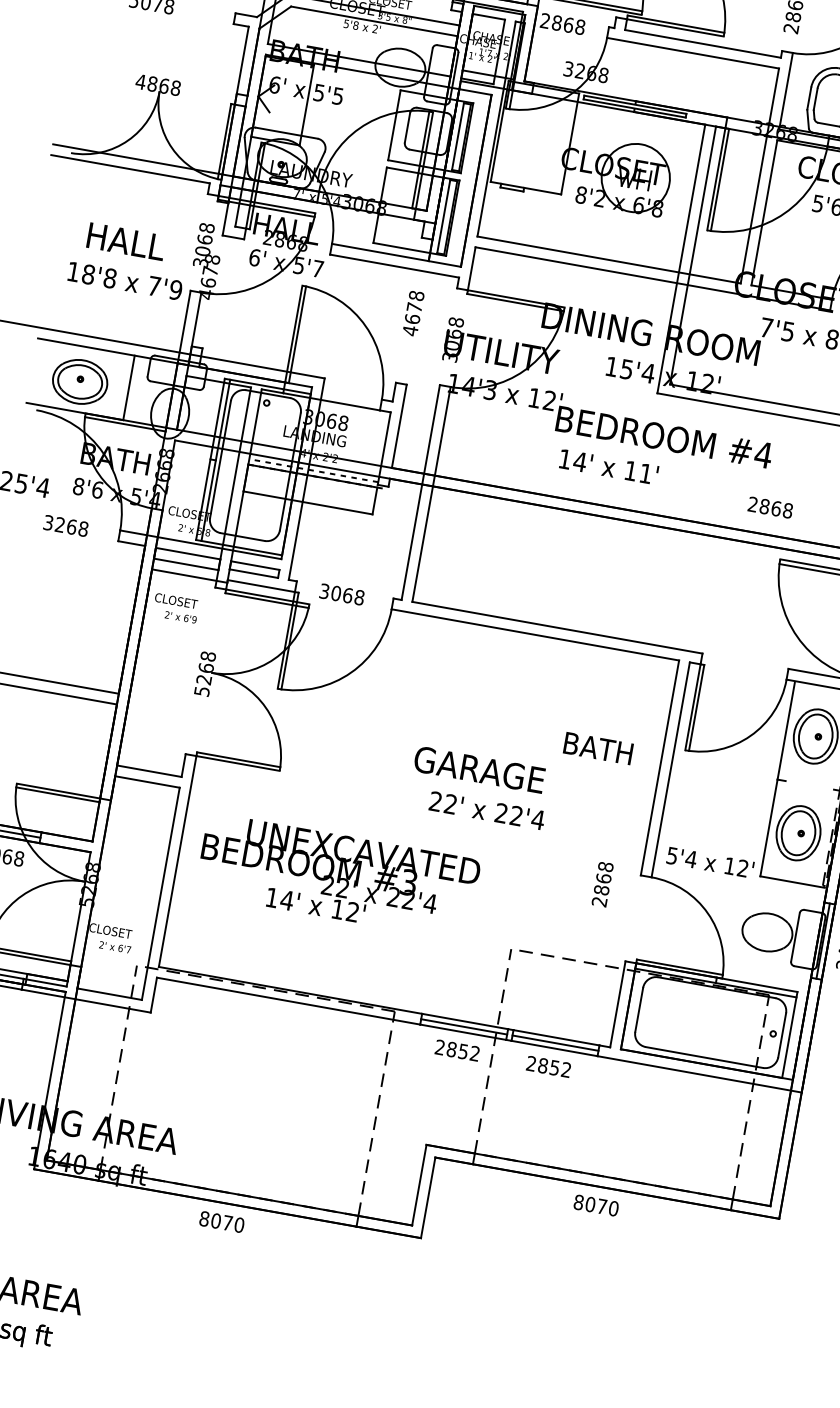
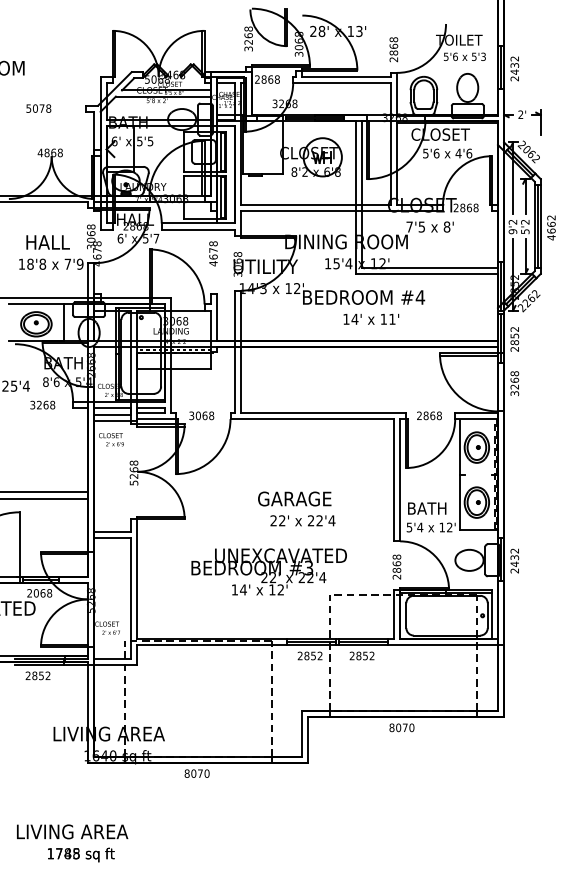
text: (609, 465) -> (371, 318), moved
text: (770, 507) -> (429, 415), moved
text: (598, 748) -> (427, 508), moved
text: (336, 875) -> (268, 571), moved
text: (602, 883) -> (396, 566), moved

